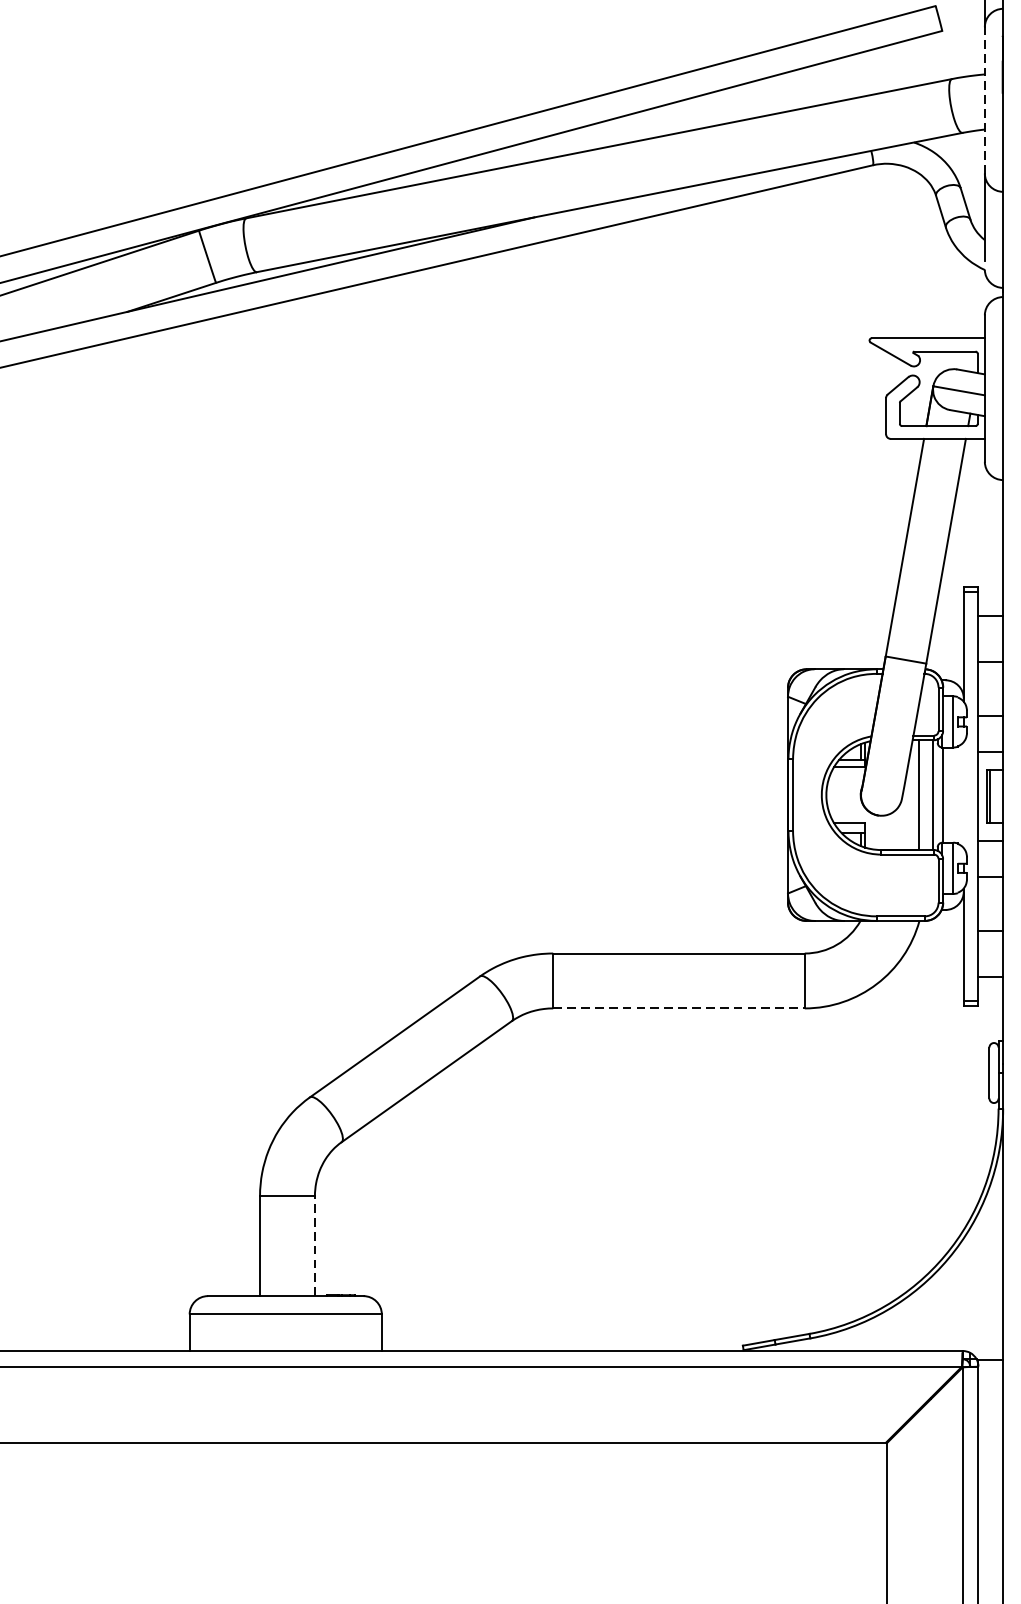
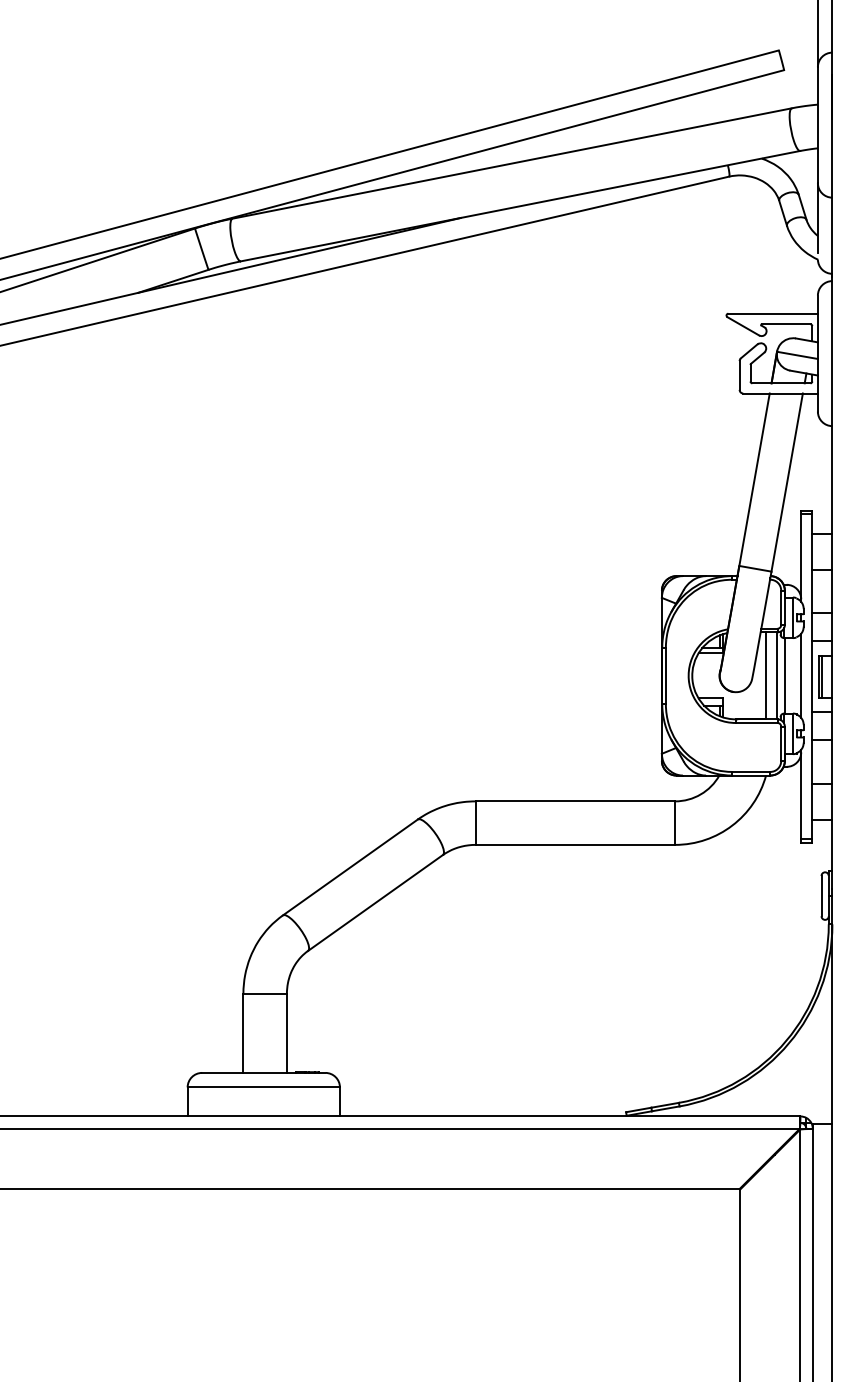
line: (984, 99) -> (817, 124), dashed -> solid
line: (964, 794) -> (801, 675), added
line: (679, 1007) -> (575, 844), dashed -> solid
line: (314, 1246) -> (286, 1033), dashed -> solid

